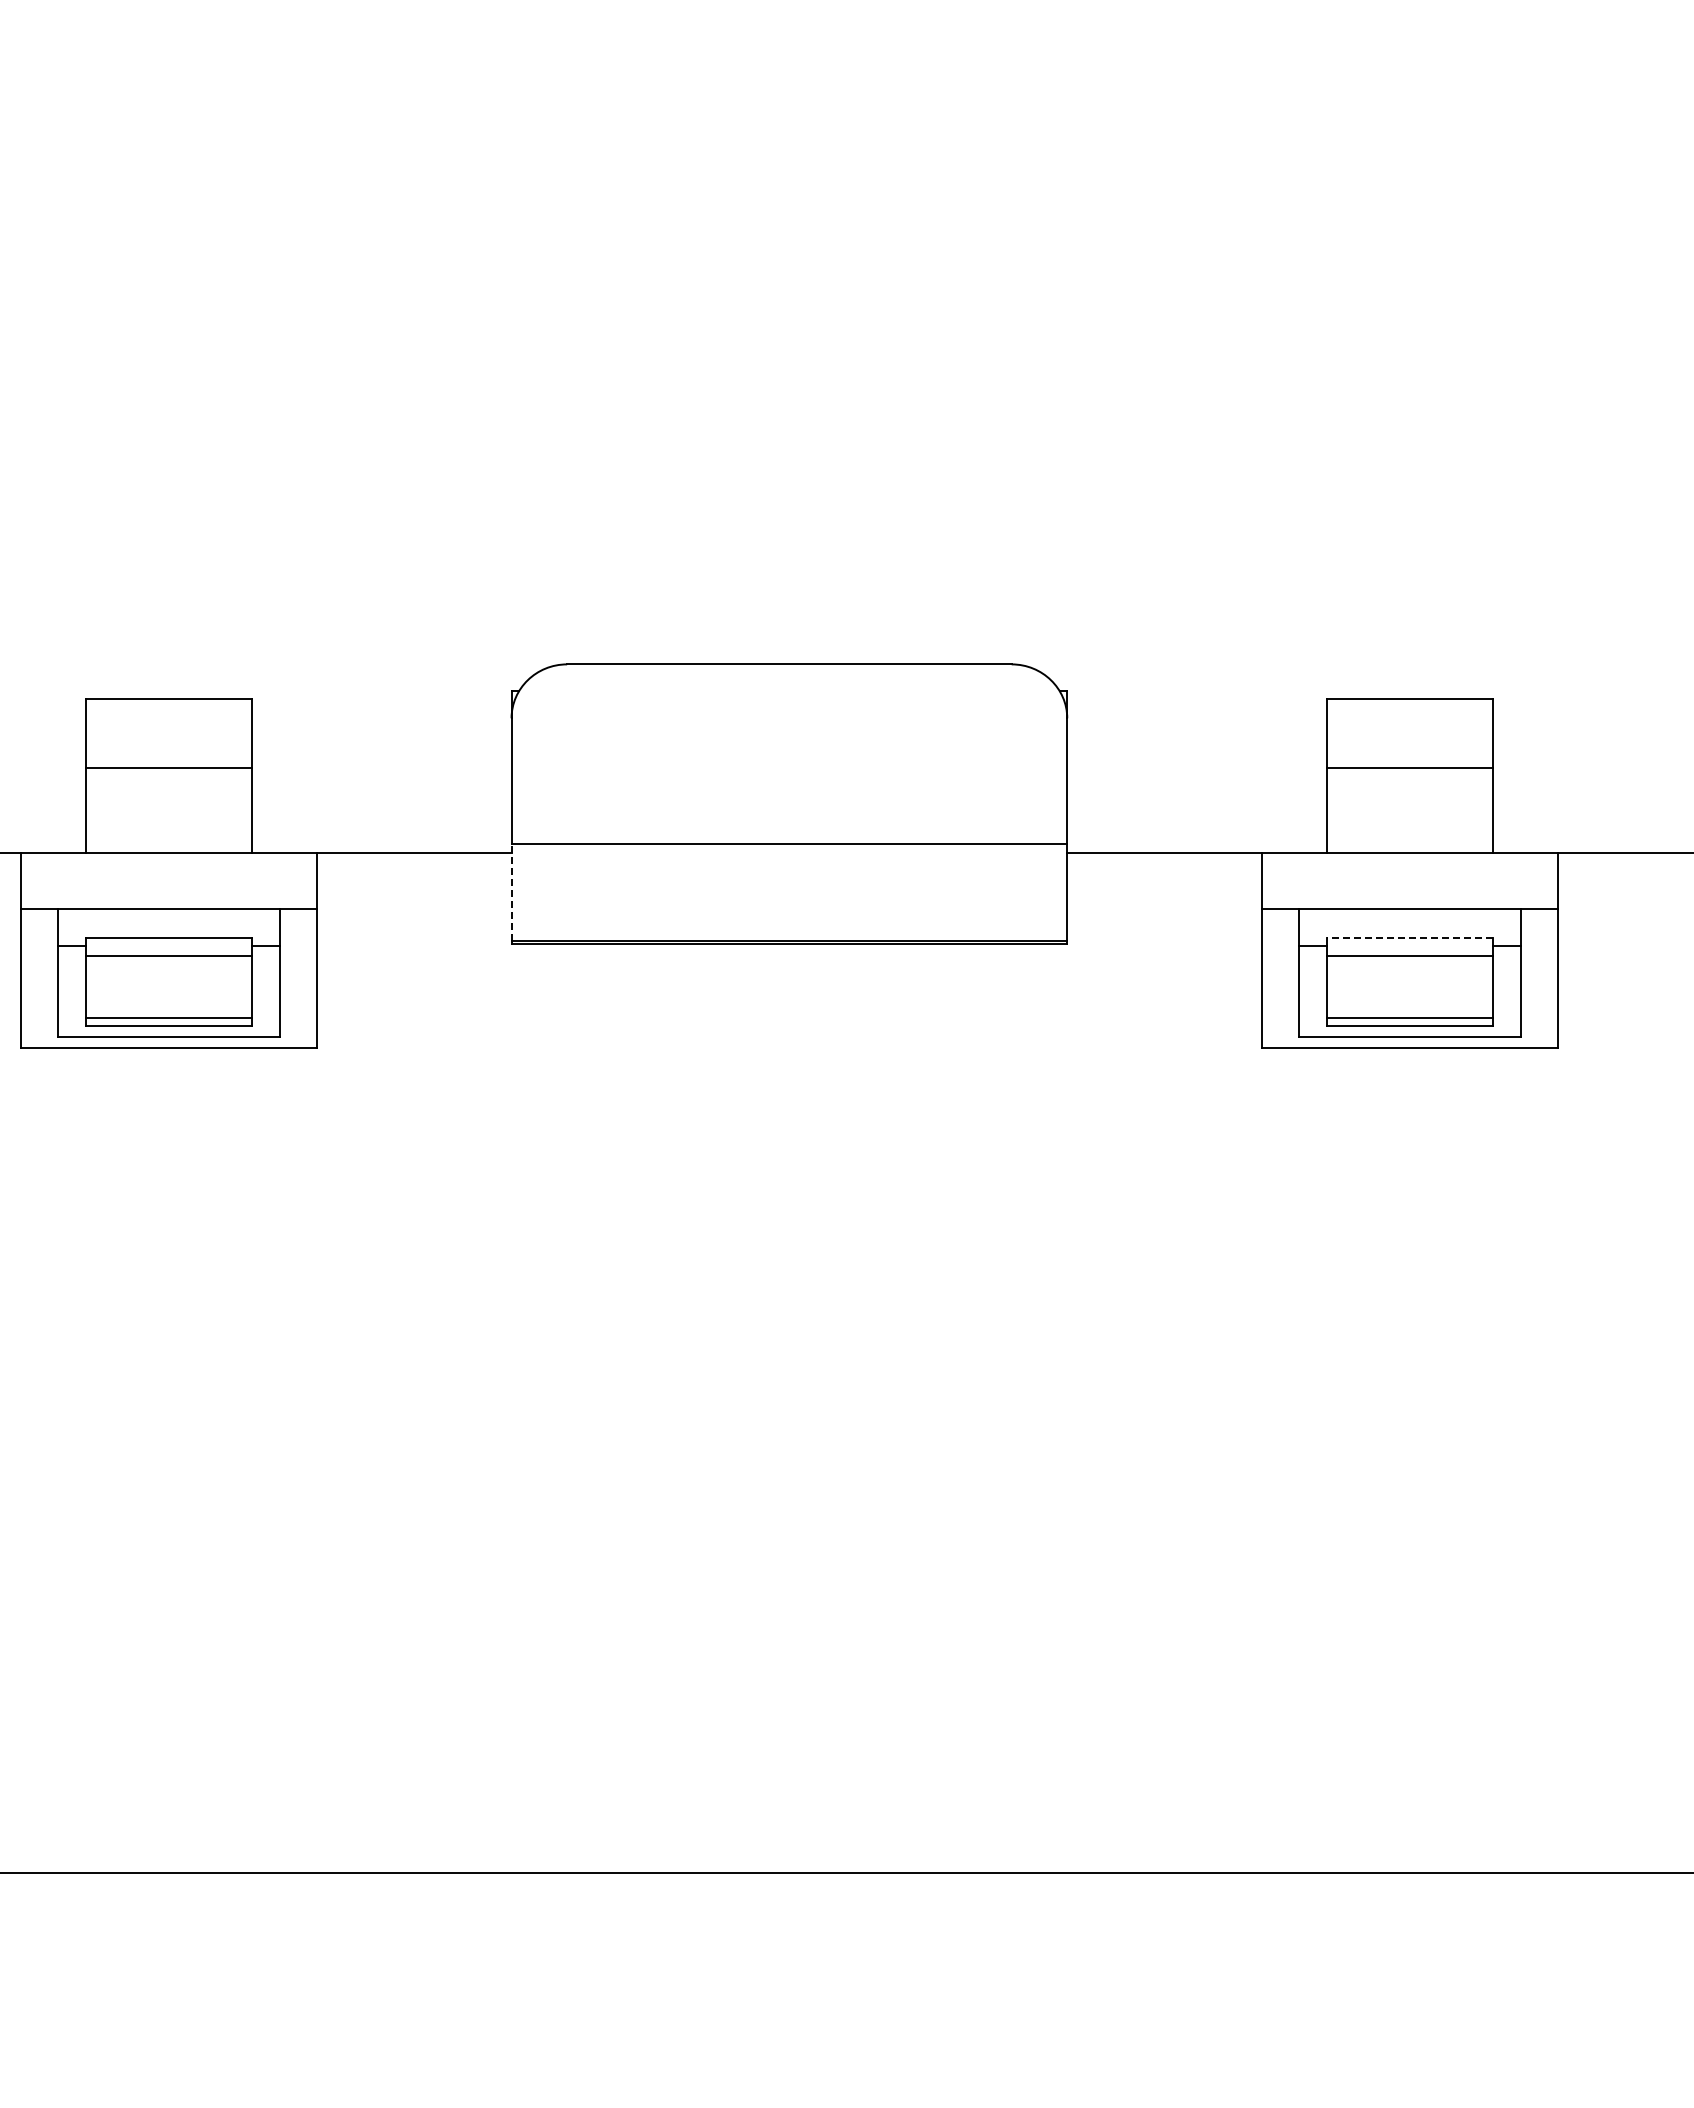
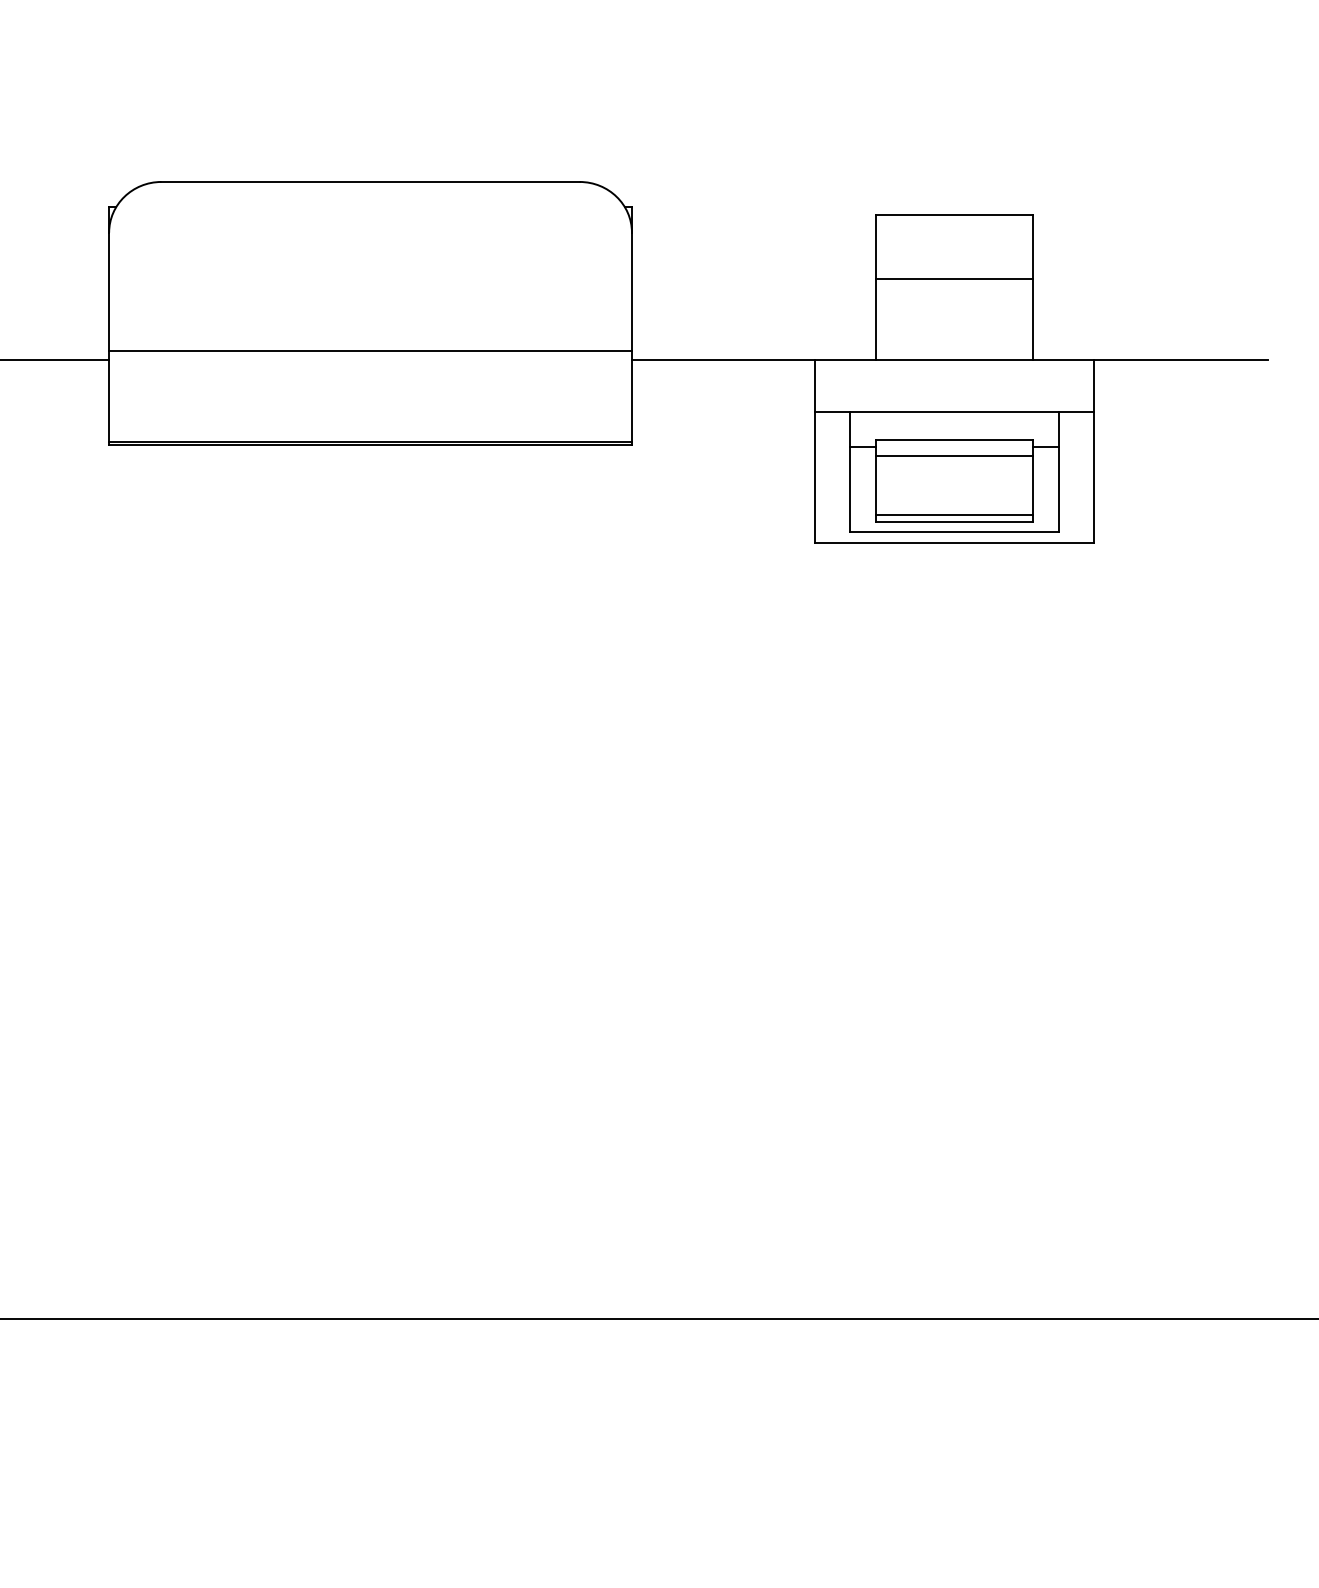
line: (511, 891) -> (109, 395), dashed -> solid
line: (1409, 938) -> (954, 439), dashed -> solid

